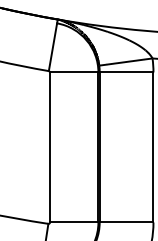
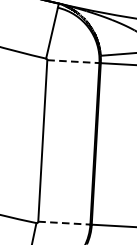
line: (74, 72) -> (73, 61), solid -> dashed
line: (74, 222) -> (64, 223), solid -> dashed

